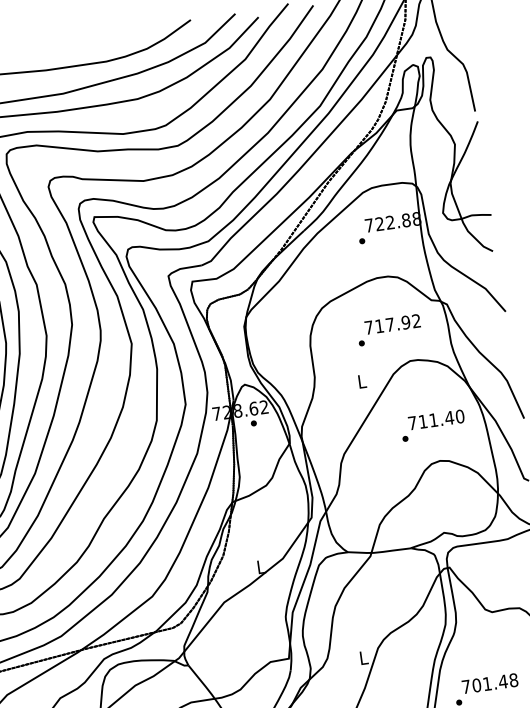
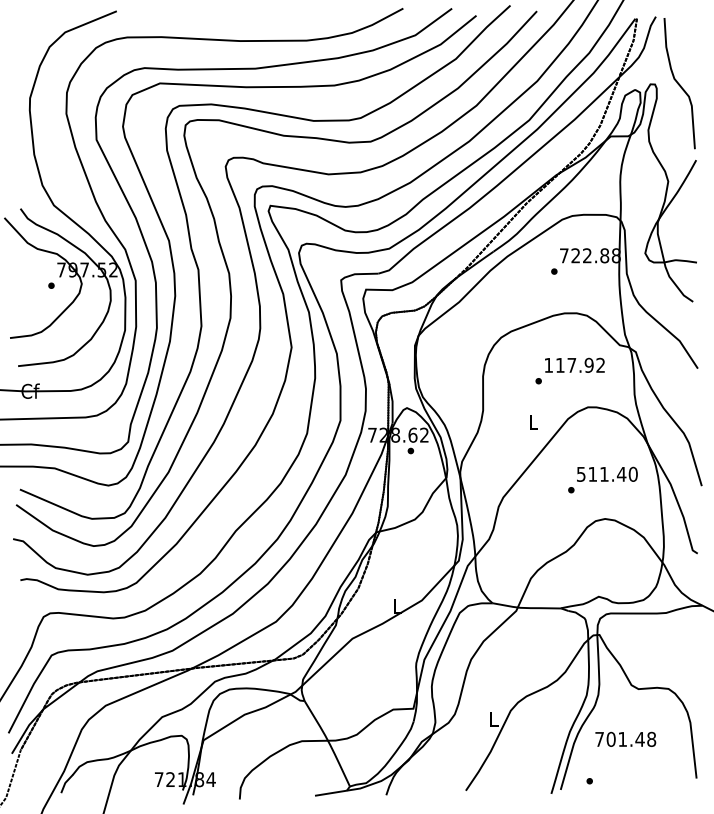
text: (368, 327) -> (548, 365), 717.92 -> 117.92
text: (412, 423) -> (581, 474), 711.40 -> 511.40
text: (489, 682) -> (625, 738), moved

